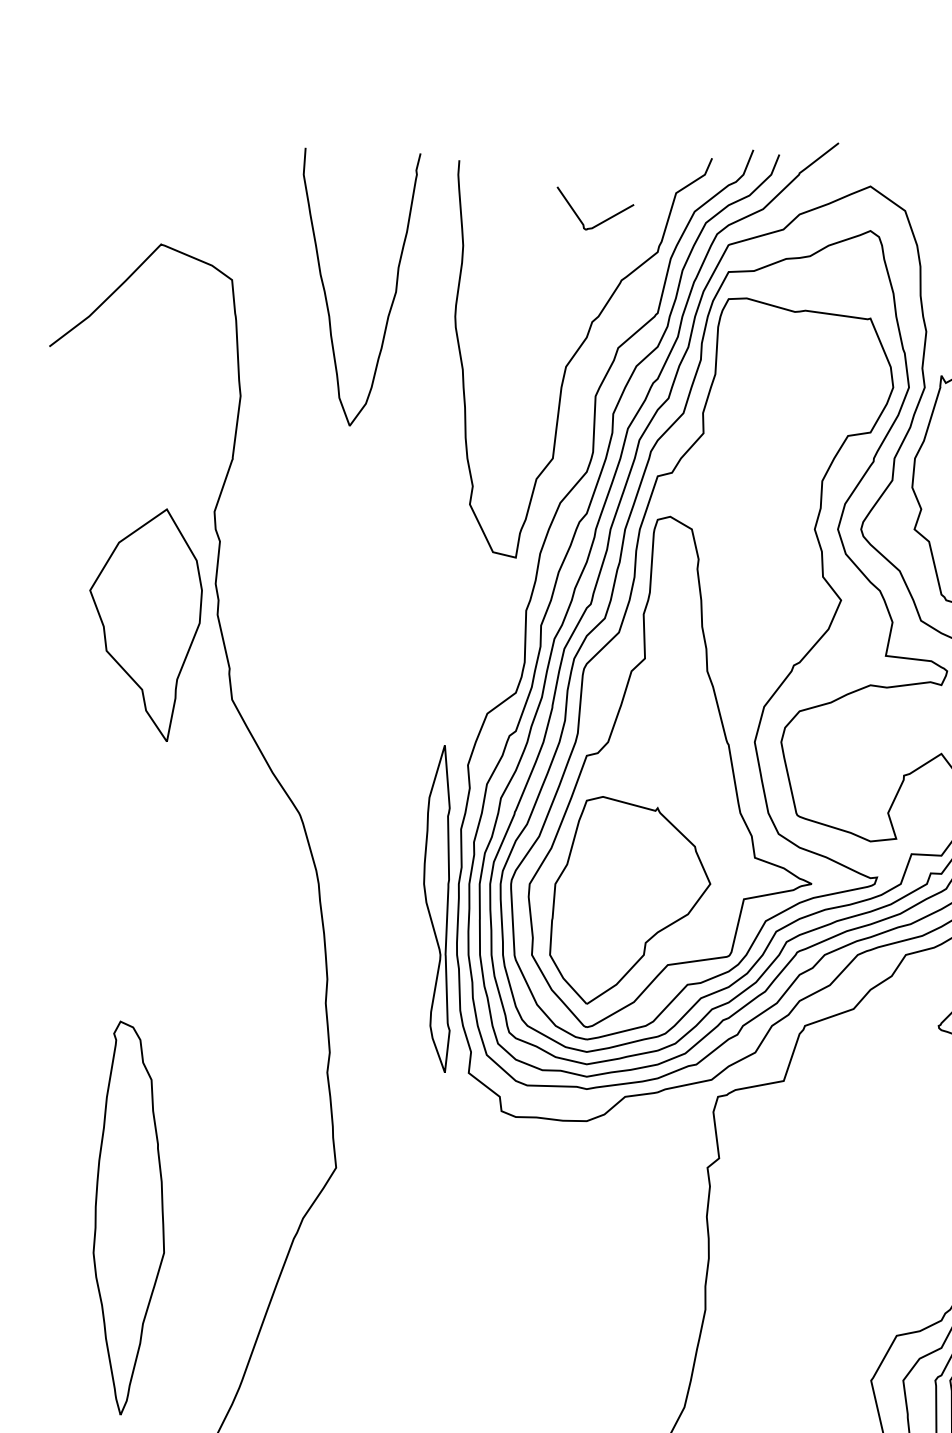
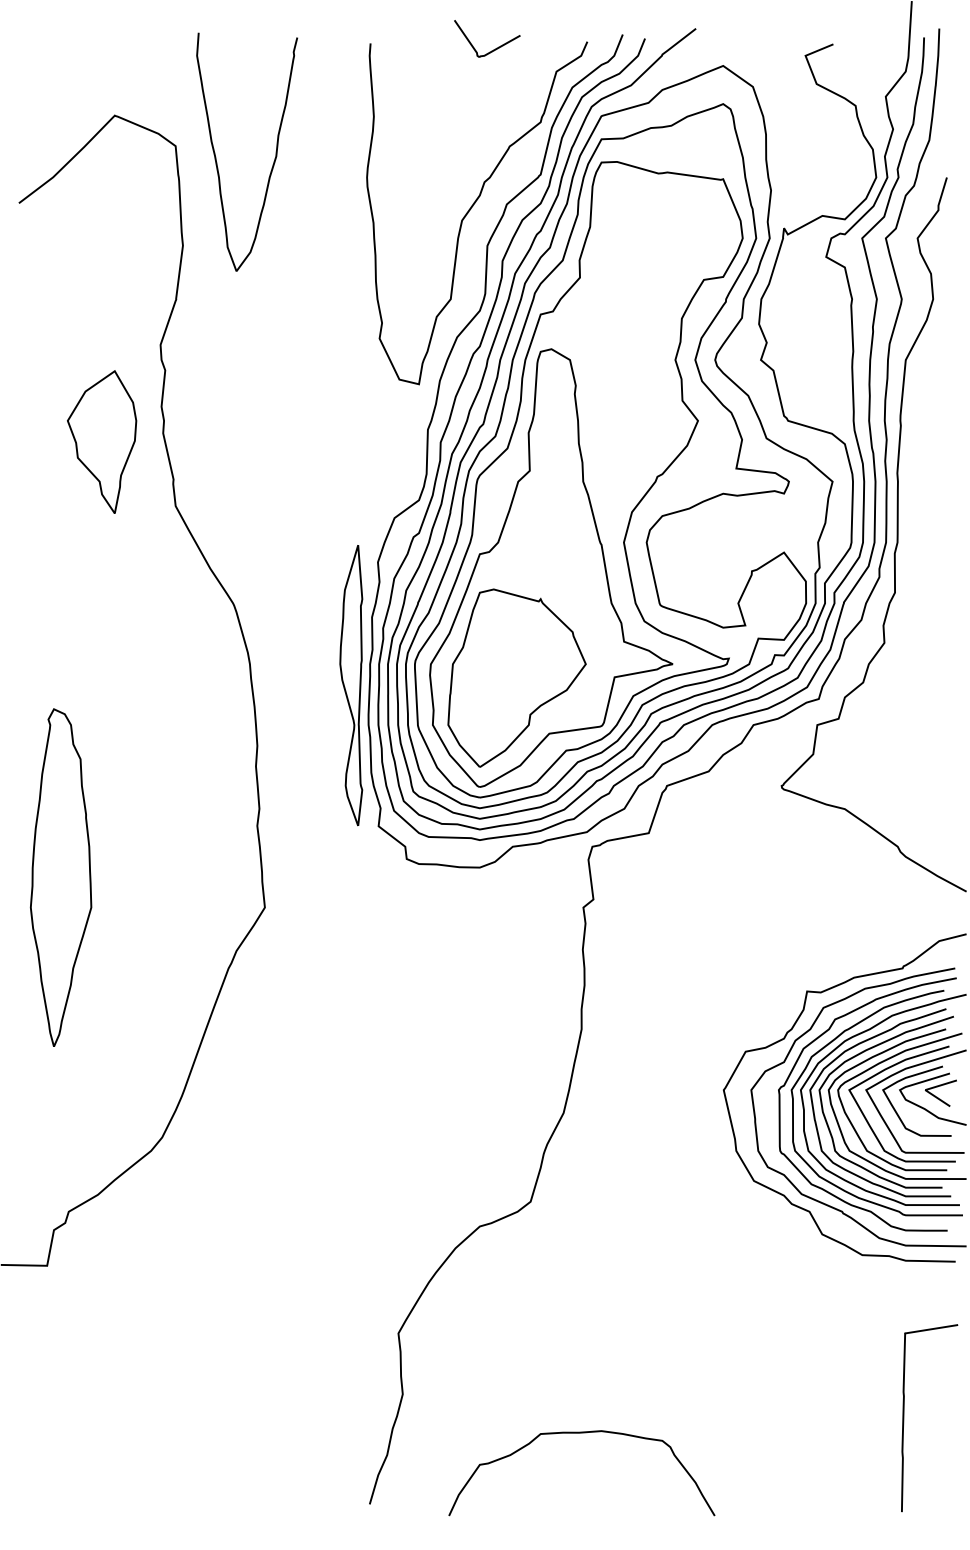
curve: (602, 220) -> (493, 49), moved
curve: (392, 297) -> (273, 161), moved
part: (146, 624) -> (102, 441), size x0.71
part: (128, 1217) -> (60, 877), moved

